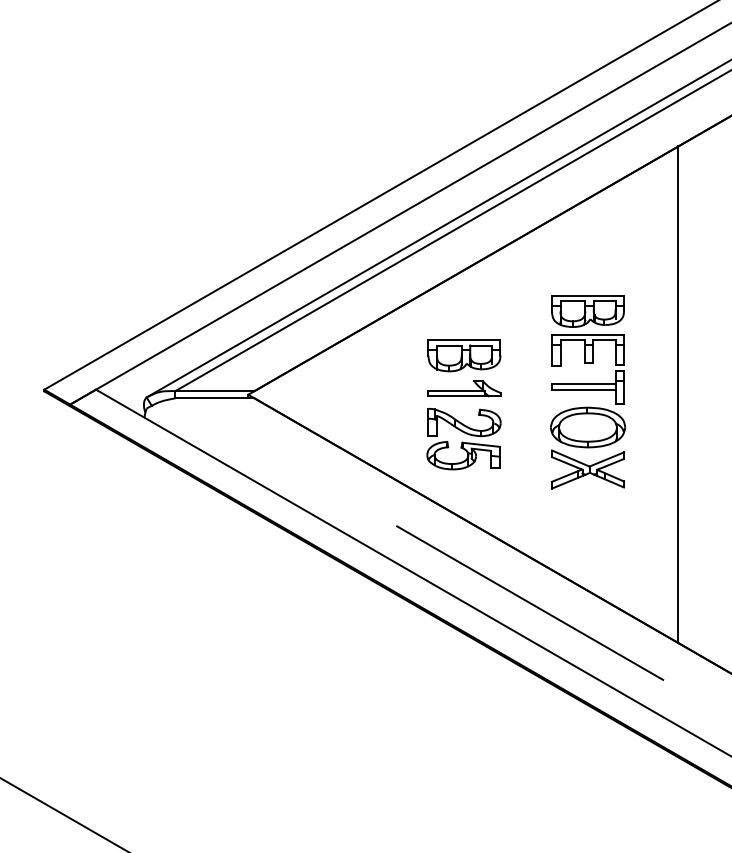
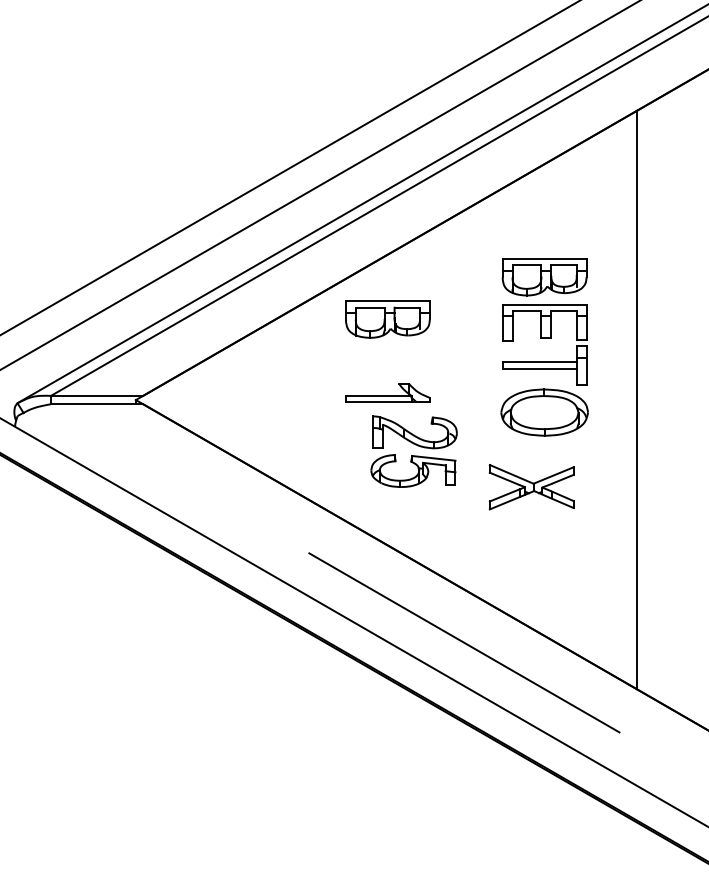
part: (464, 355) -> (387, 319), moved
part: (588, 363) -> (545, 337), moved
part: (463, 438) -> (413, 451), moved

